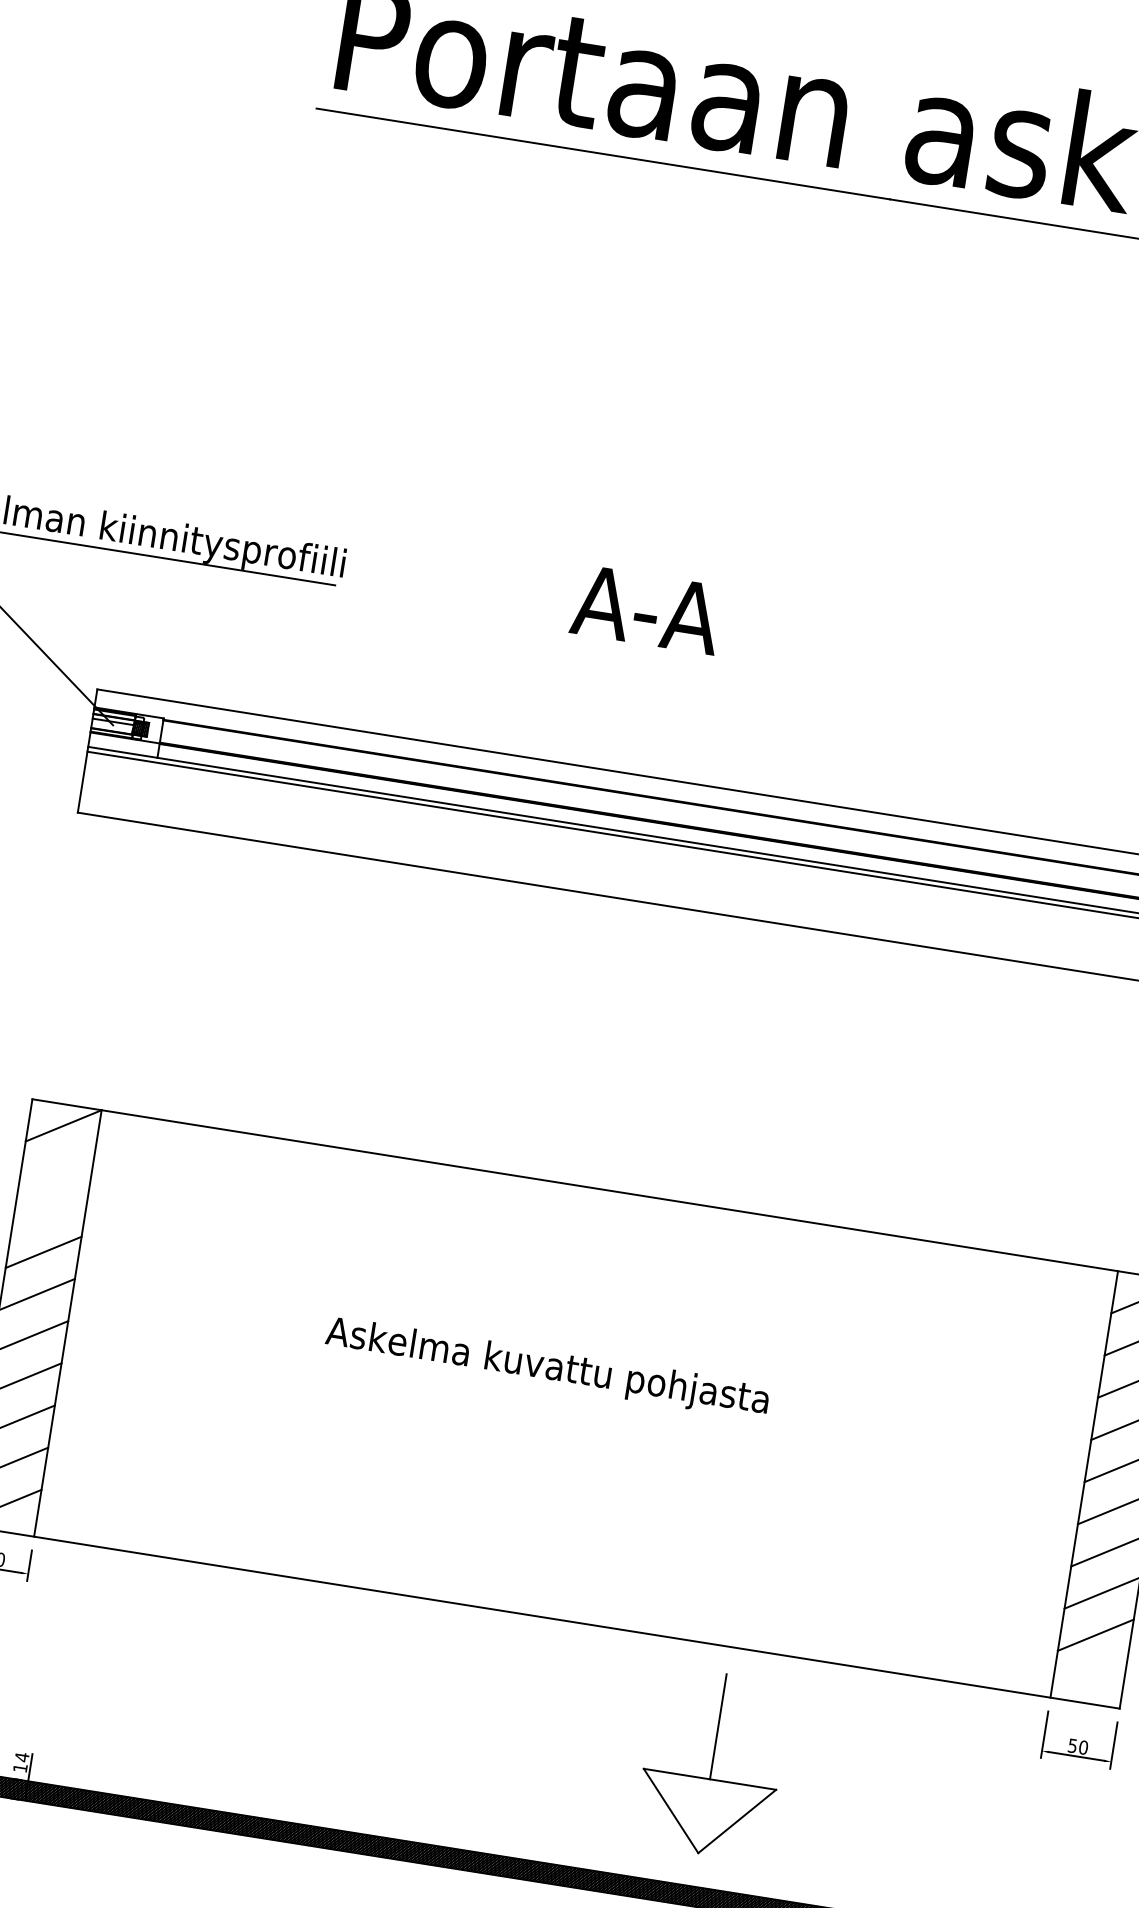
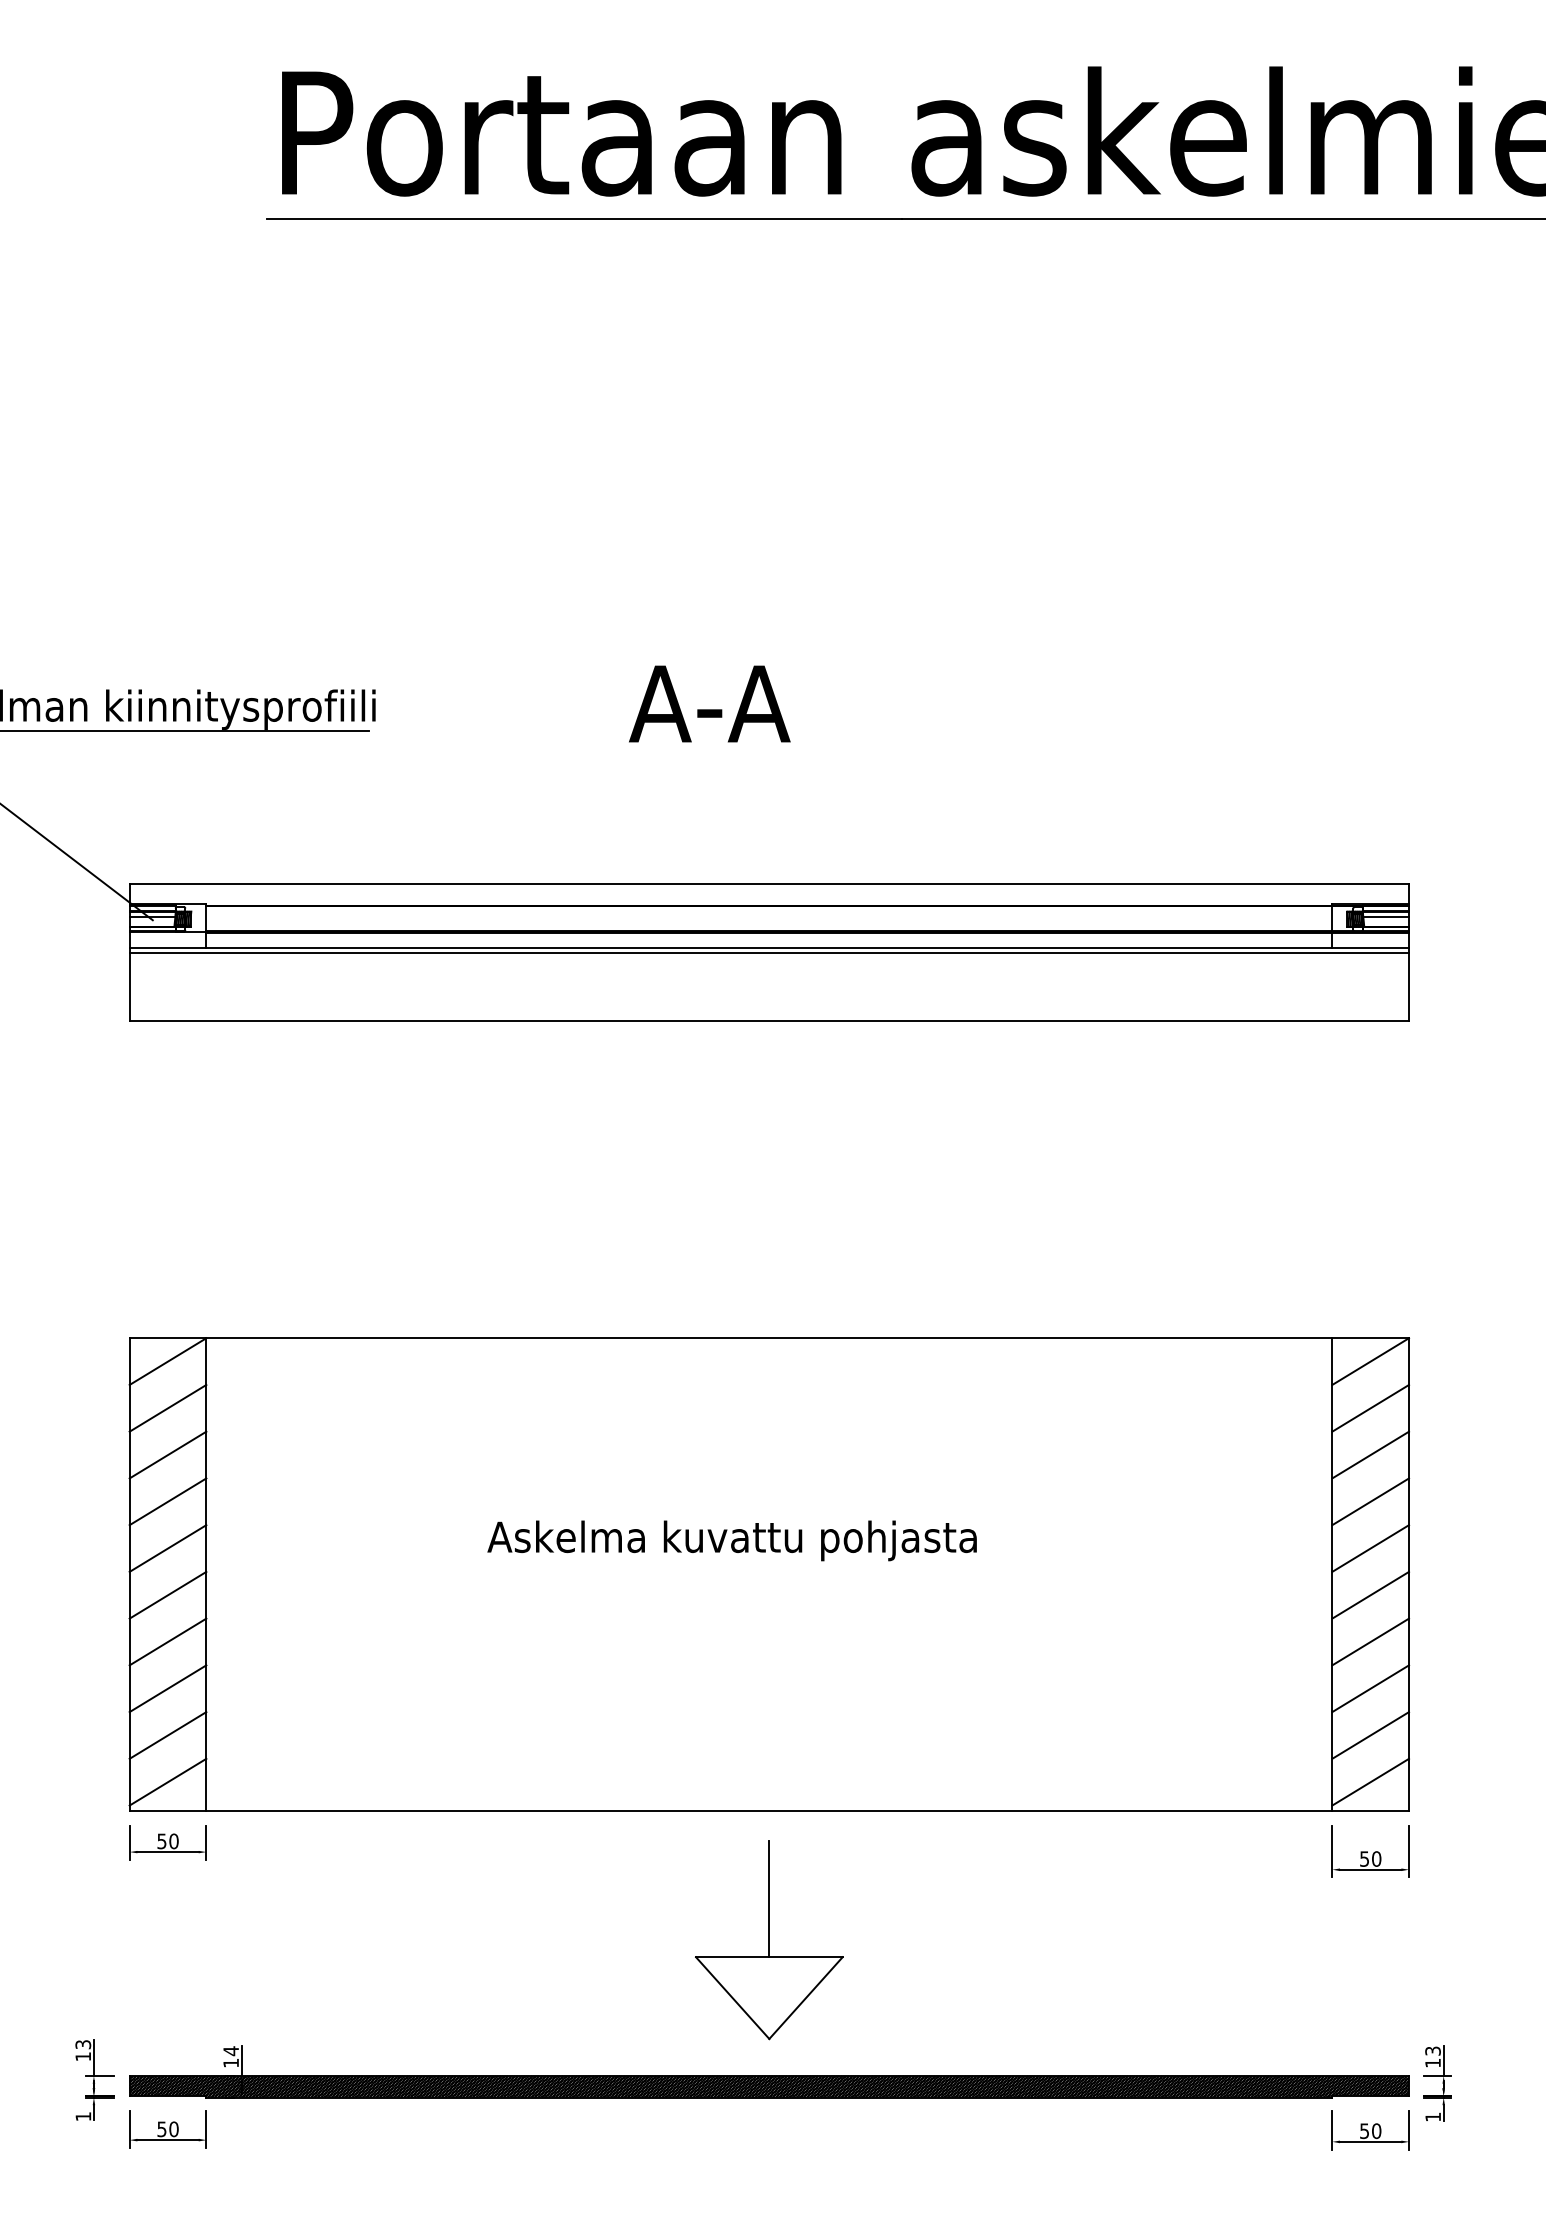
line: (56, 1167) -> (167, 1407), added
line: (49, 1209) -> (167, 1454), added
line: (1089, 1676) -> (1370, 1781), added
part: (712, 1764) -> (769, 1940), moved

